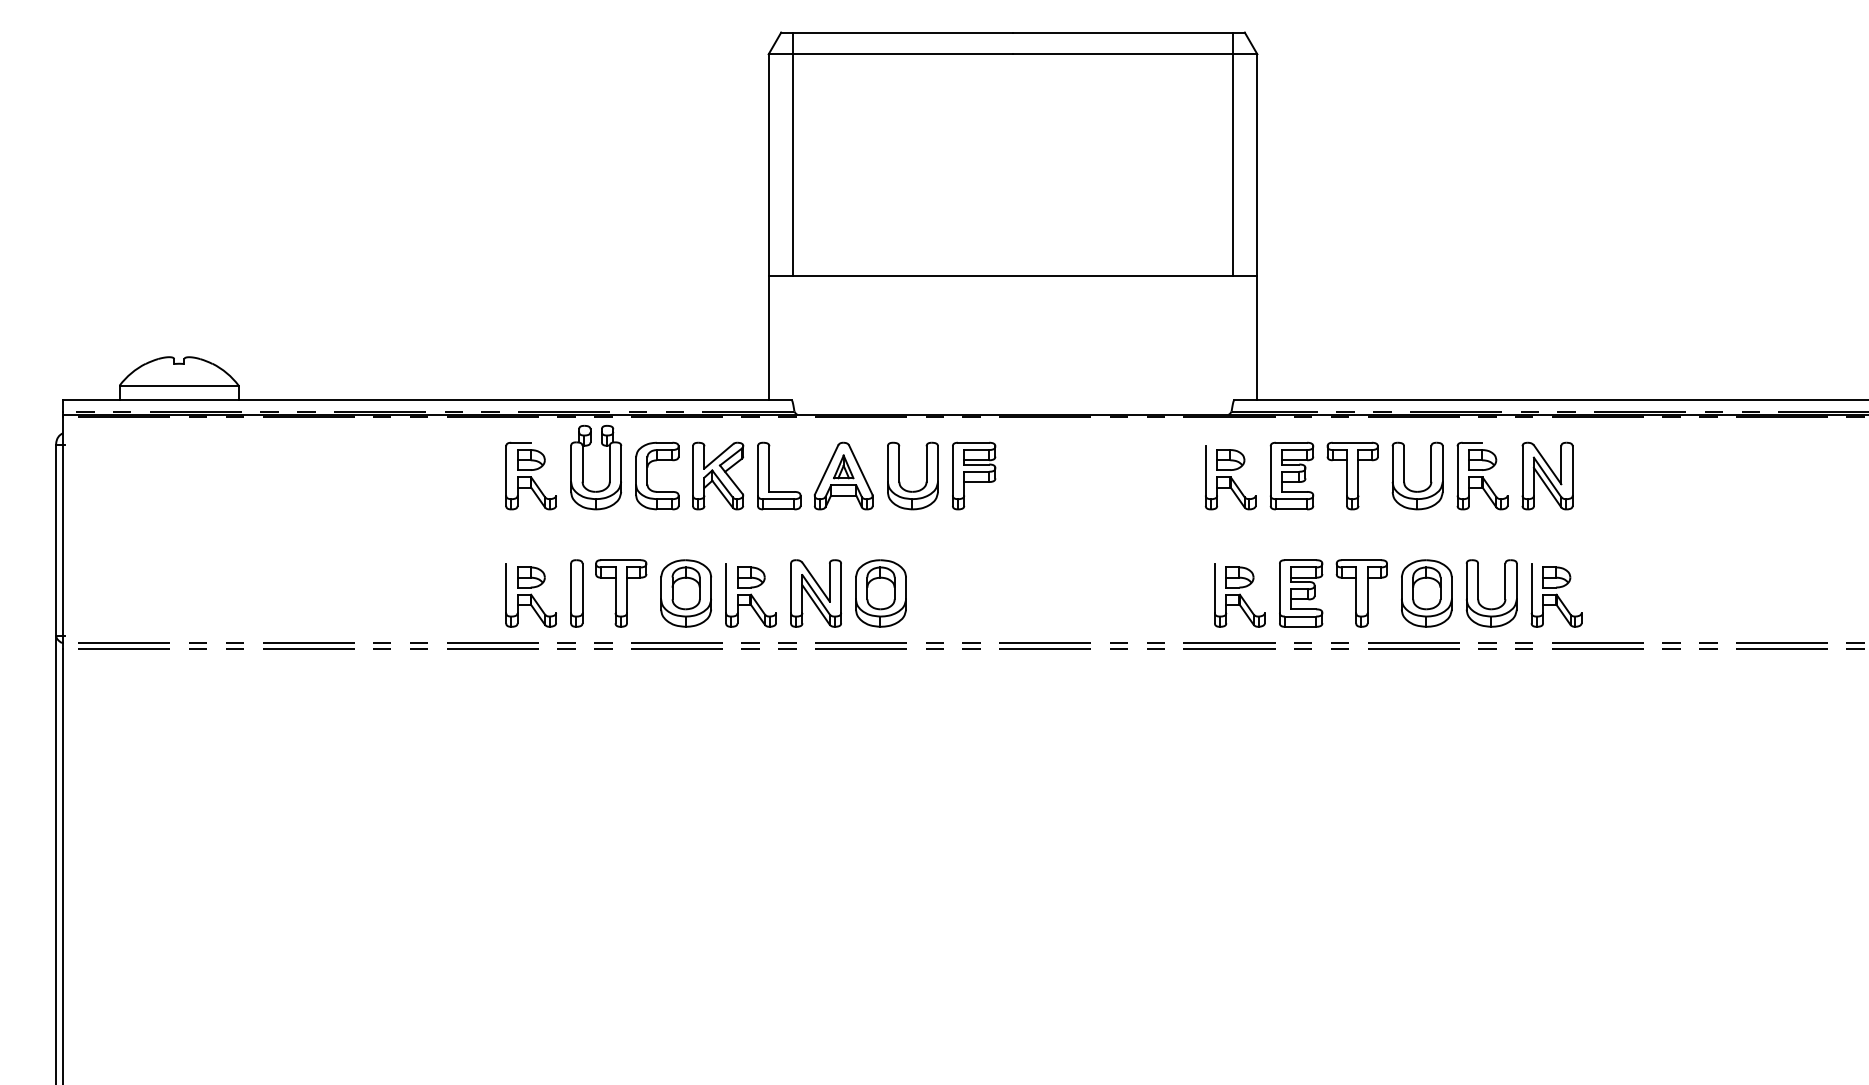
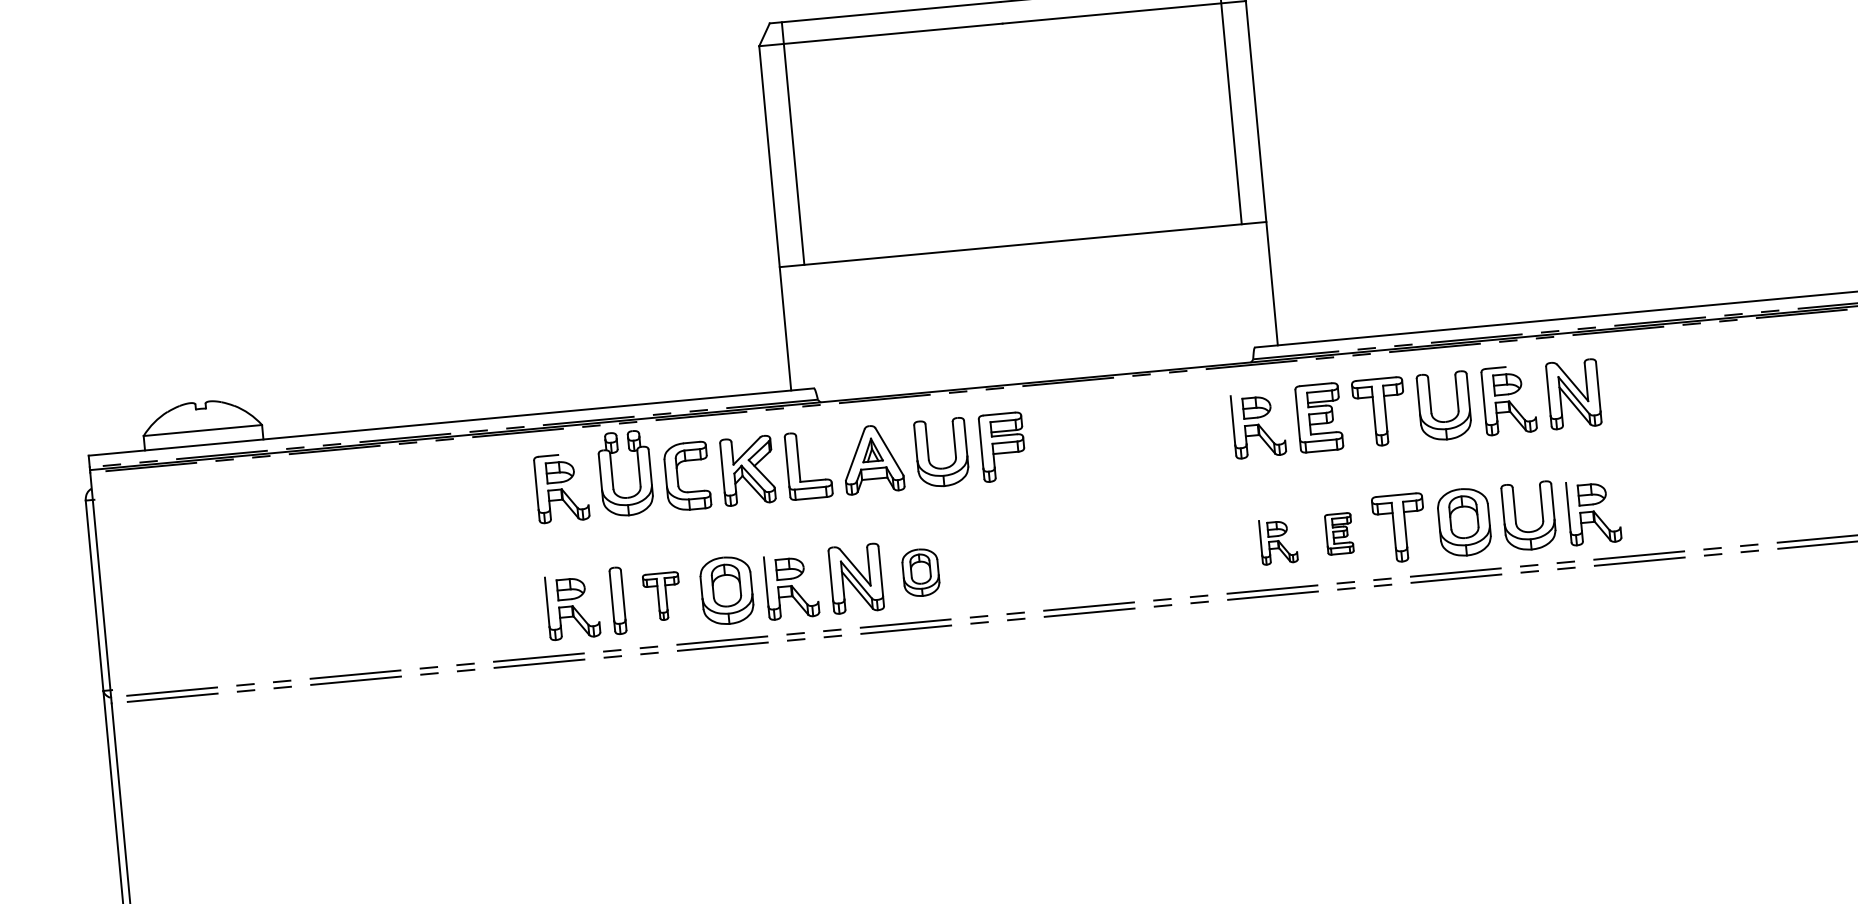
part: (621, 593) -> (662, 596), size x0.7
part: (880, 593) -> (920, 572), size x0.7
part: (1301, 593) -> (1339, 533), size x0.6
part: (1239, 595) -> (1278, 541), size x0.7

